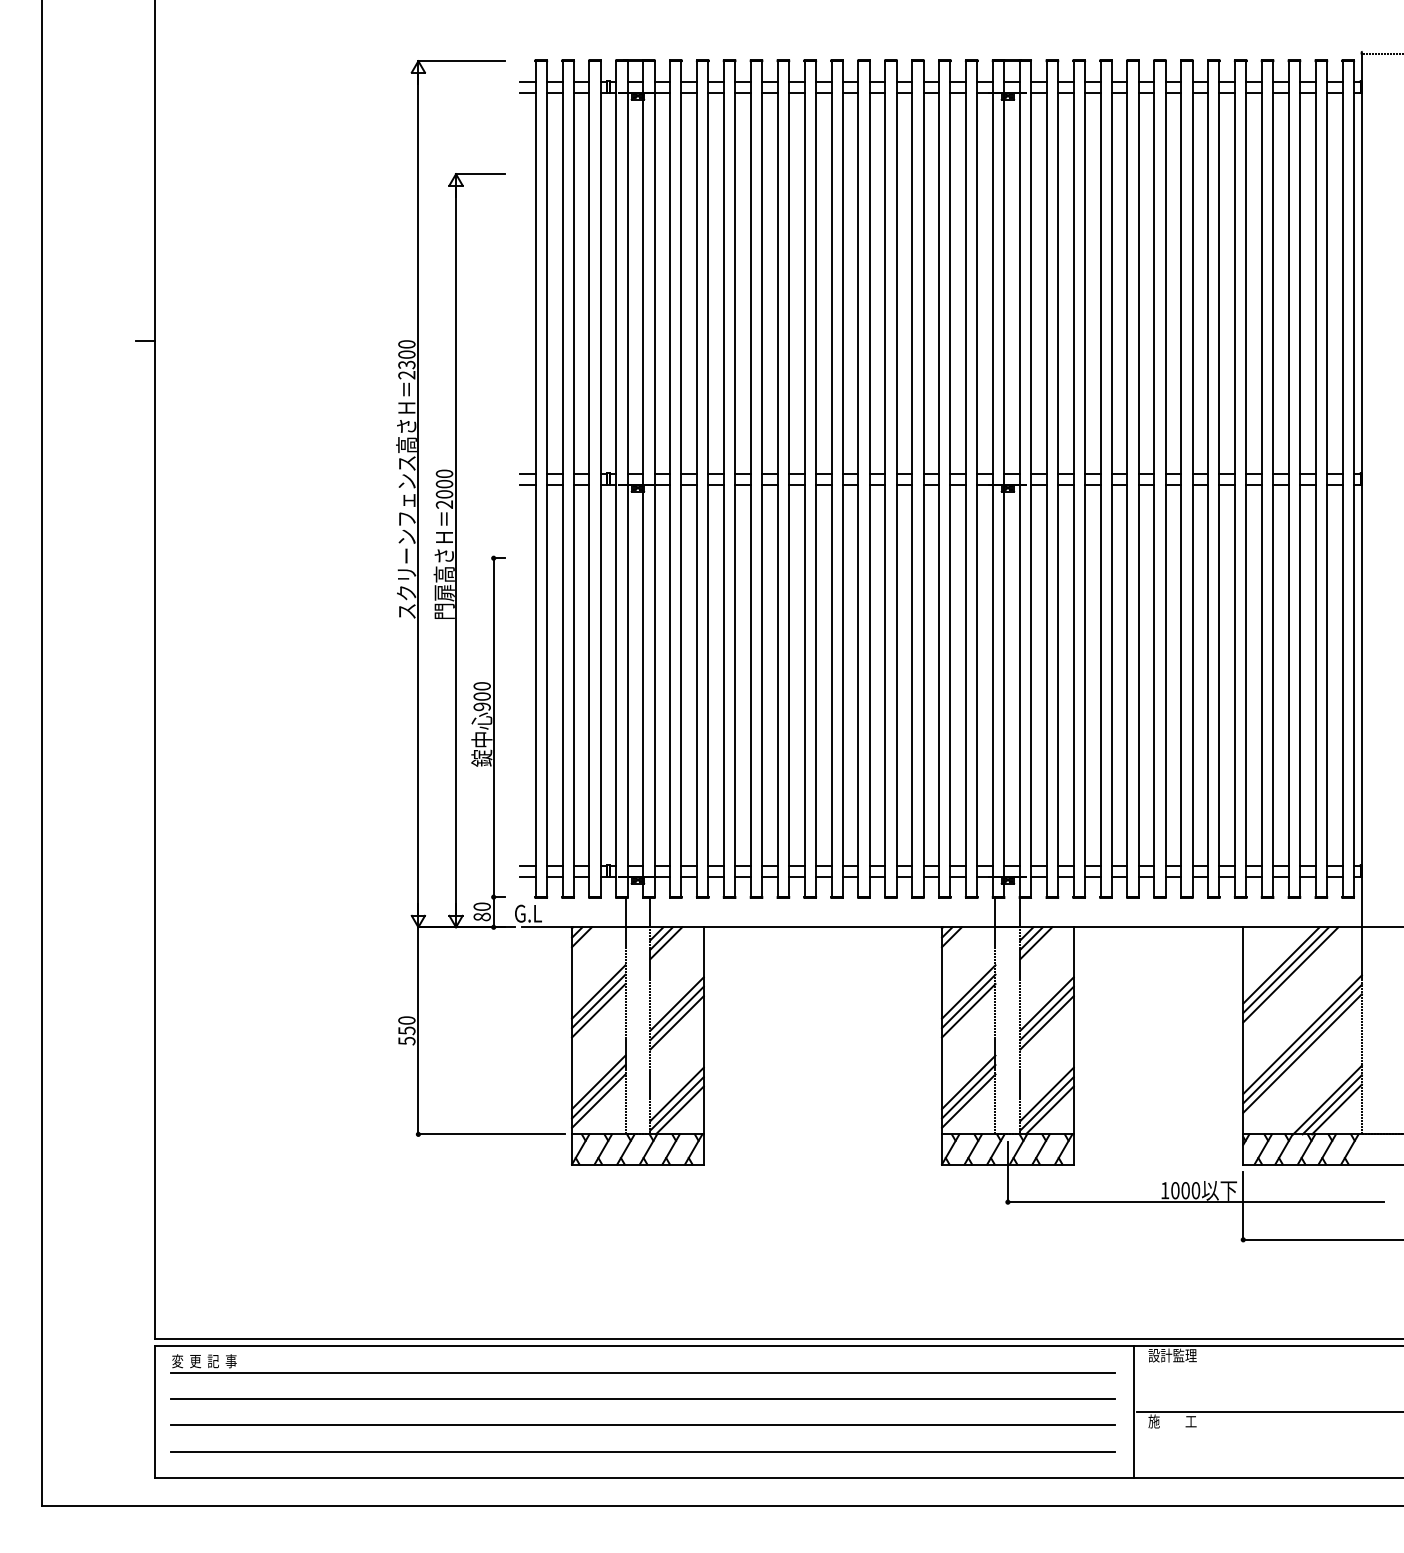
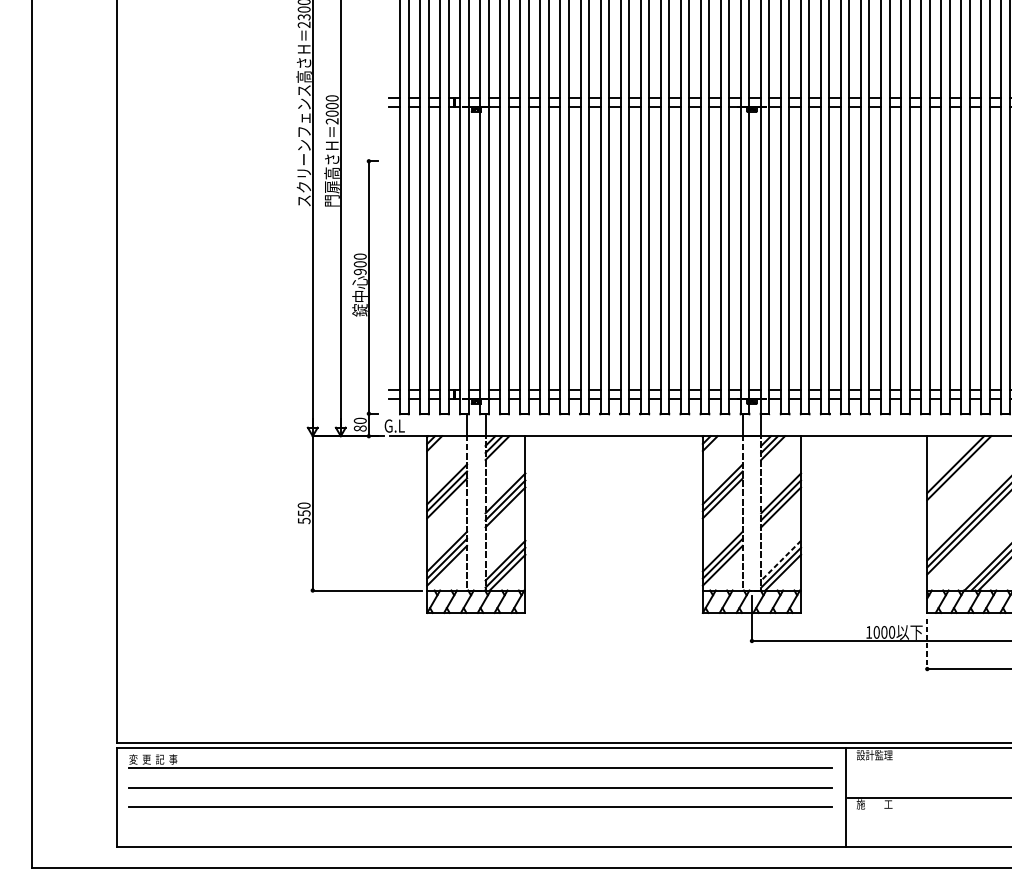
line: (1290, 974) -> (962, 471), removed
line: (1047, 1094) -> (781, 560), solid -> dashed
line: (1243, 1206) -> (927, 644), solid -> dashed
line: (643, 1451) -> (480, 826), removed

